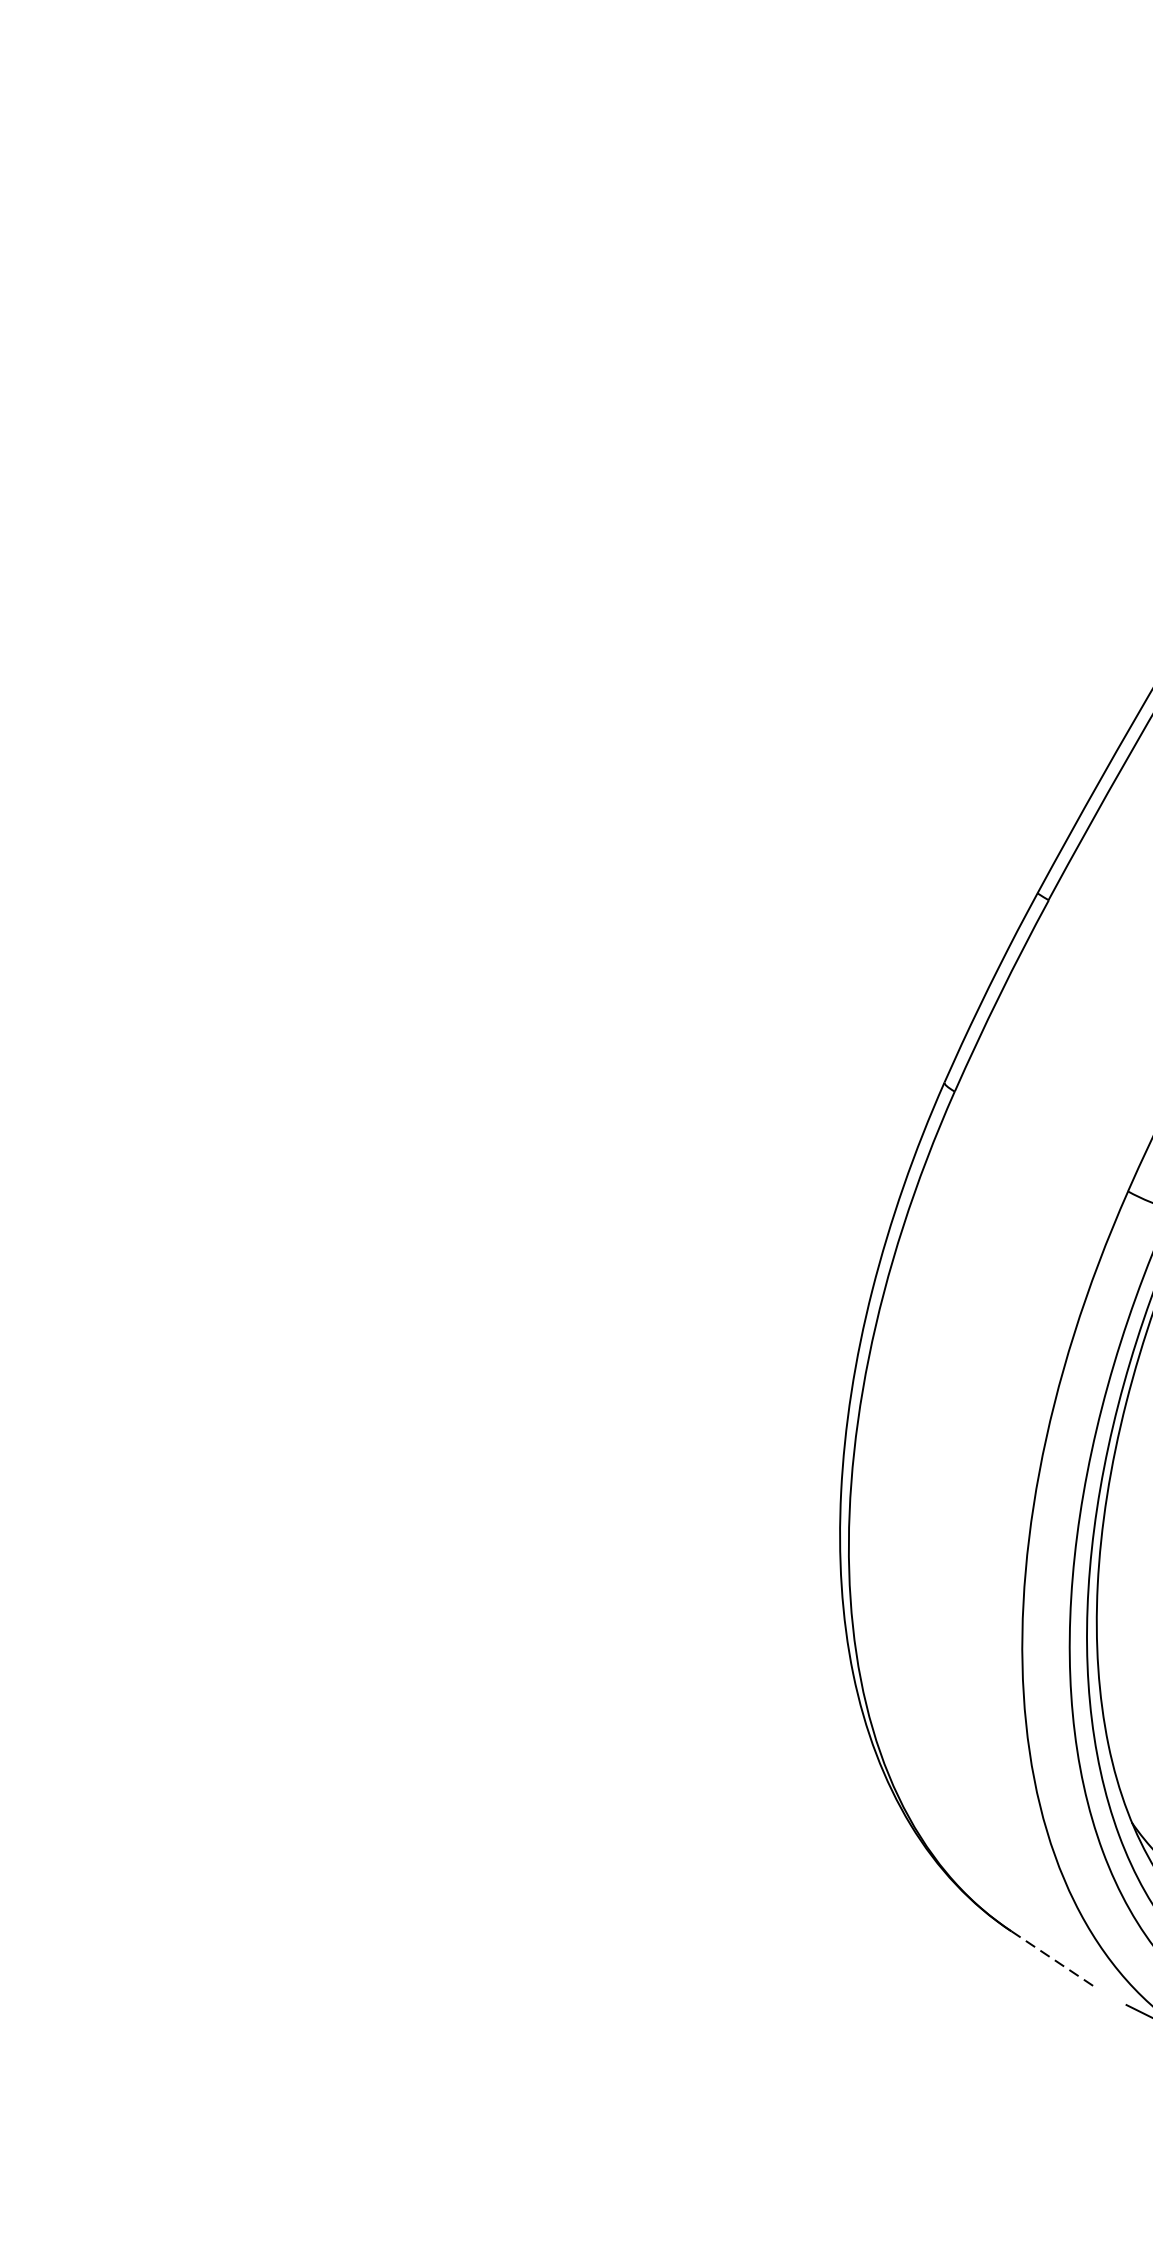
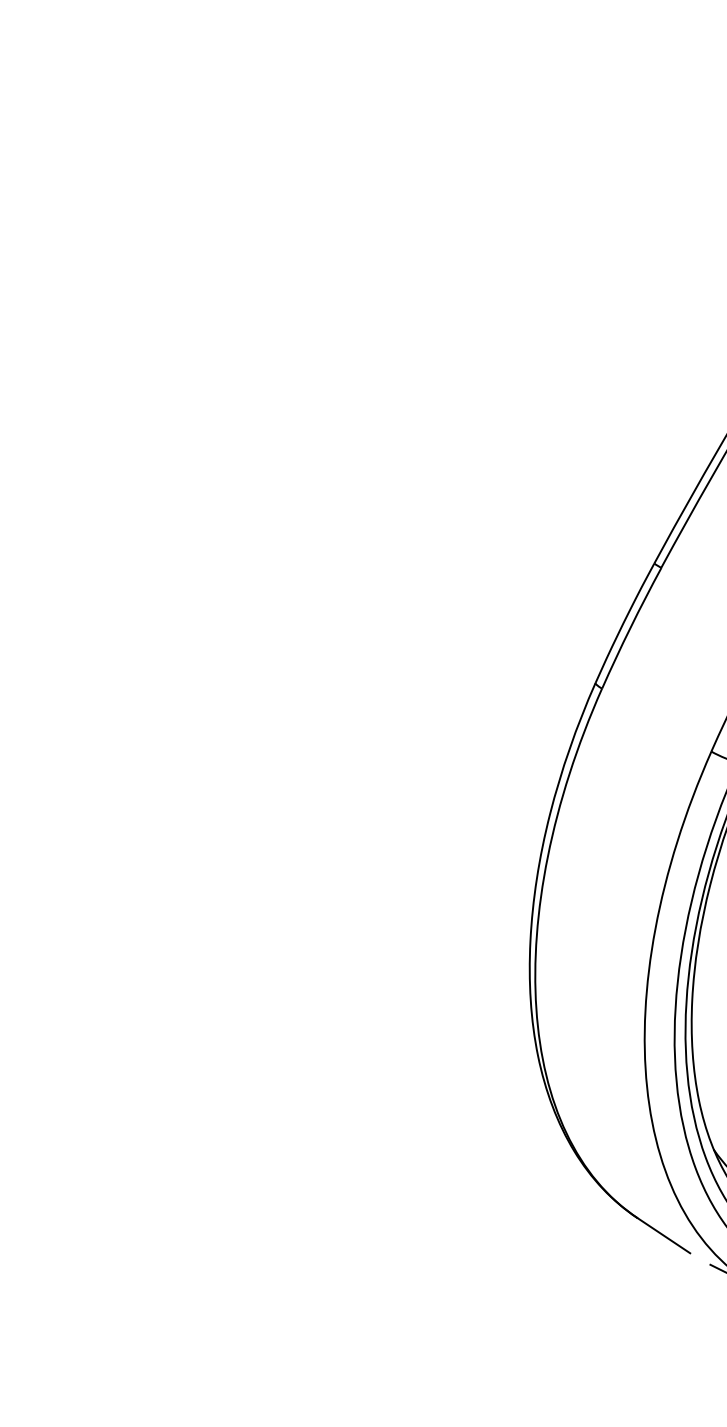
line: (1053, 1958) -> (664, 1235), dashed -> solid

